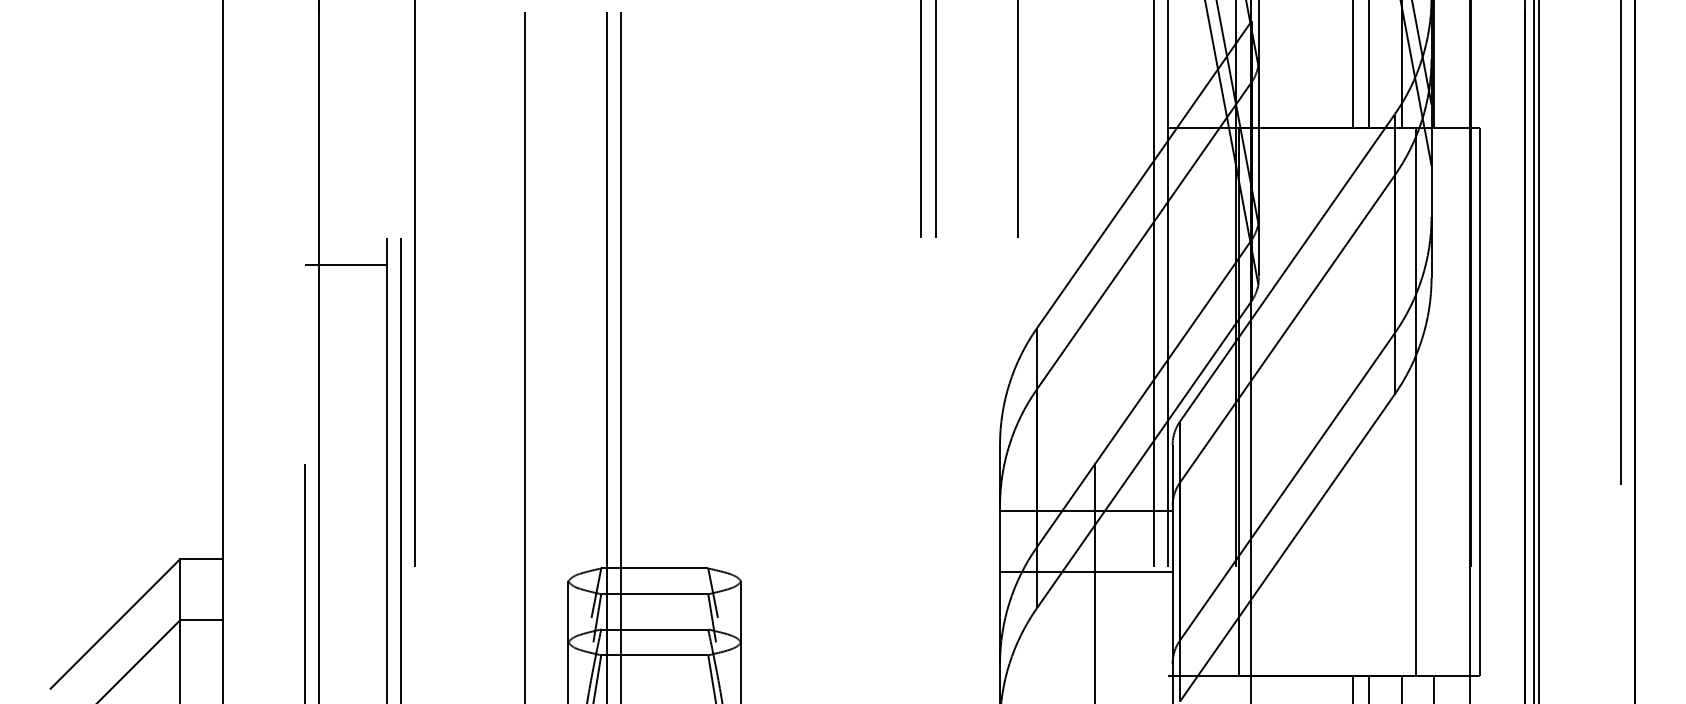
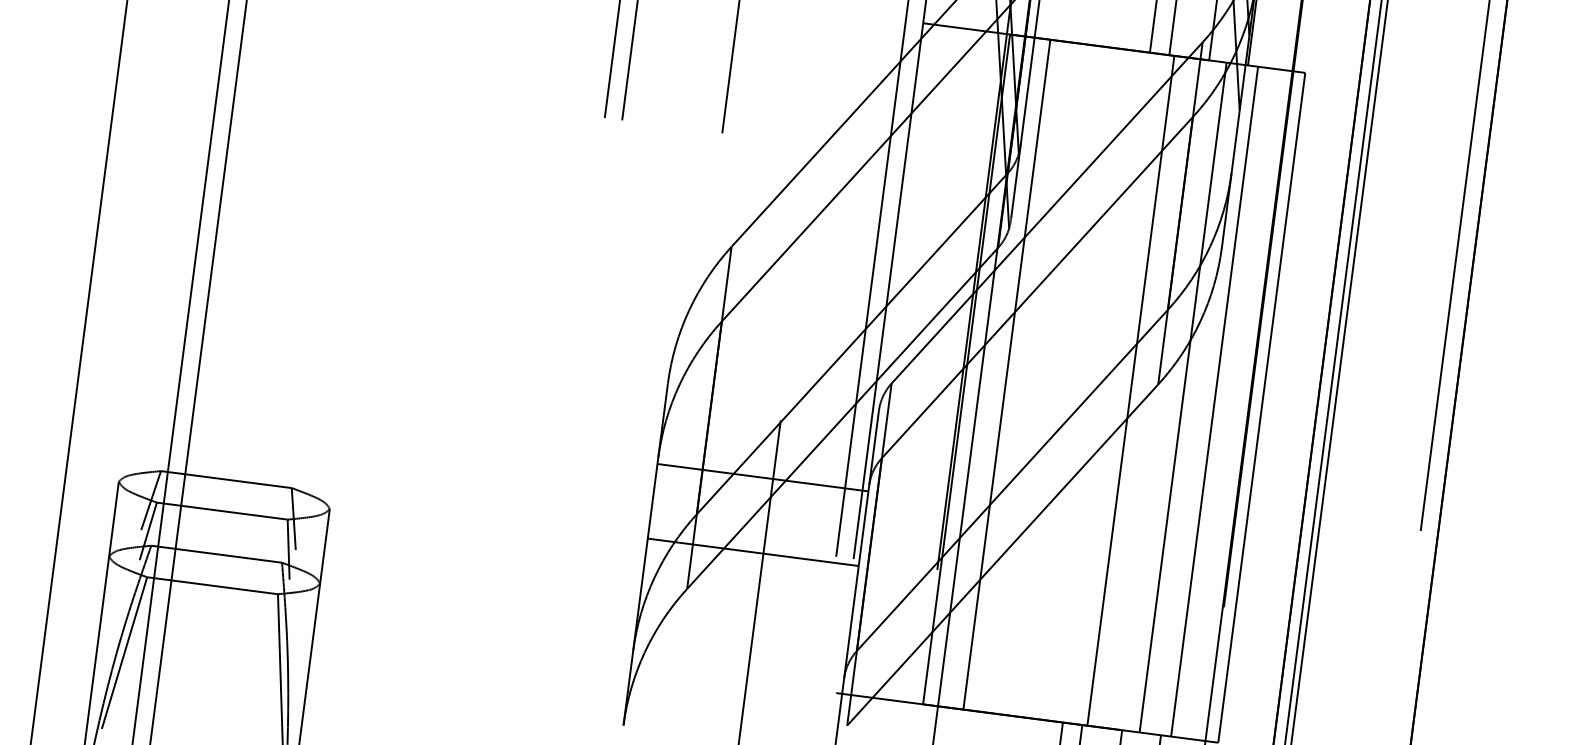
line: (1271, 402) -> (1006, 374), added
line: (1373, 402) -> (1131, 390), added
line: (1441, 402) -> (1214, 401), added

